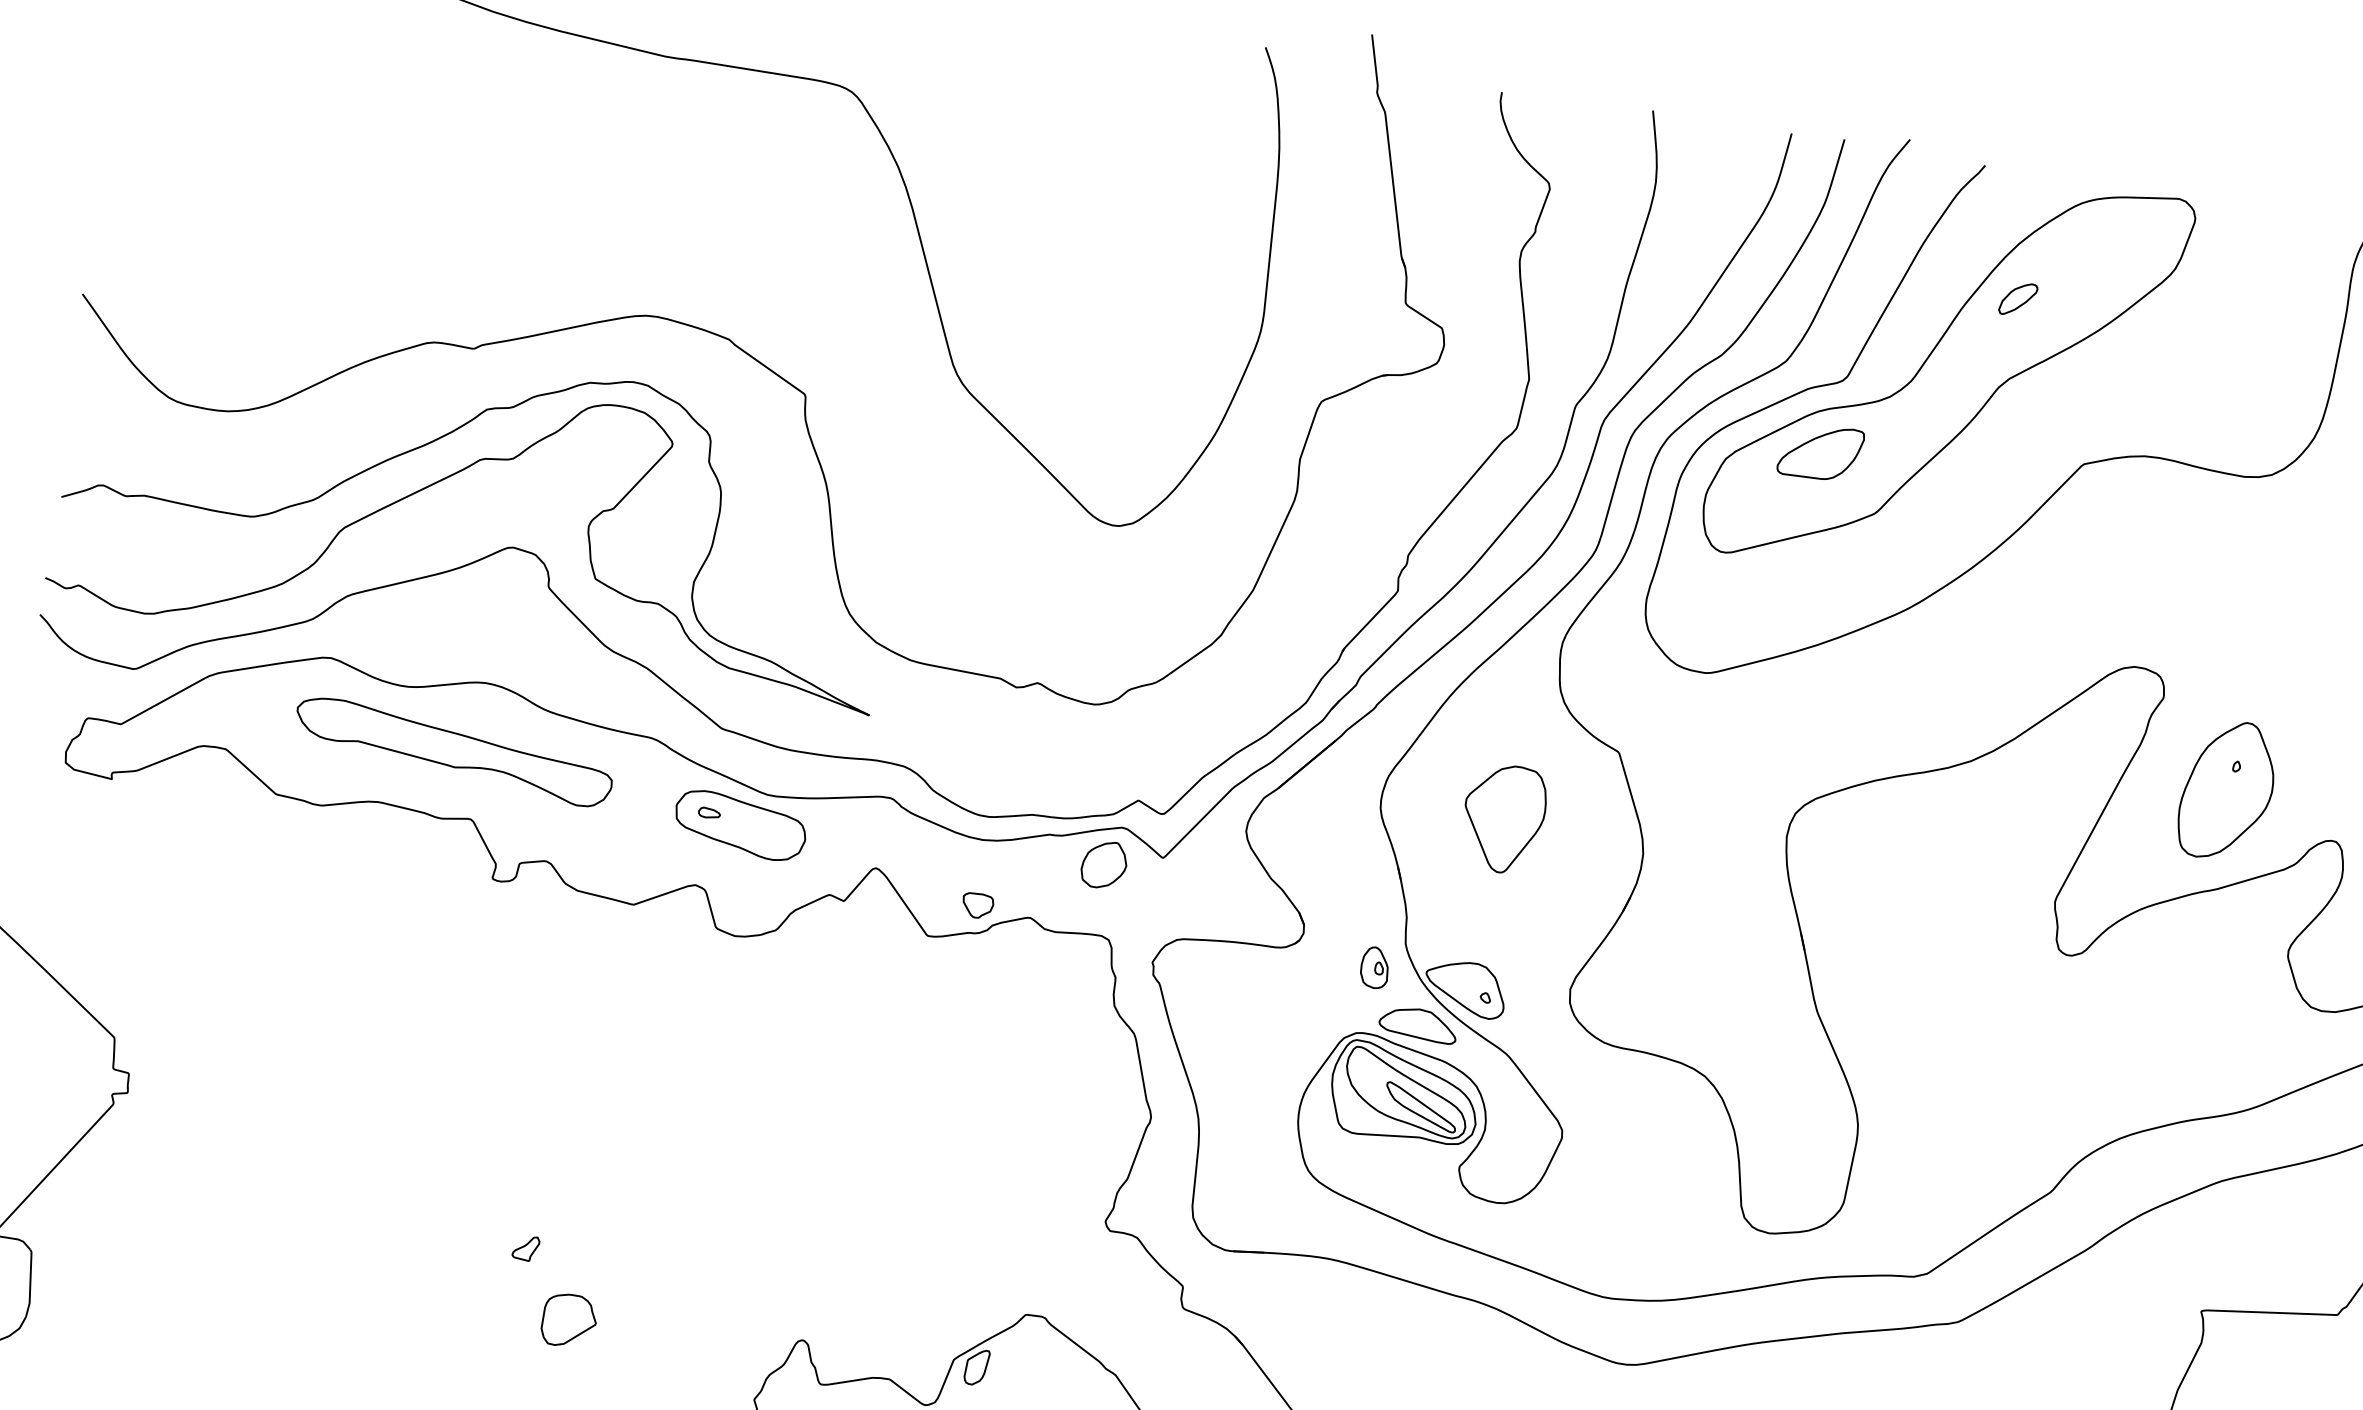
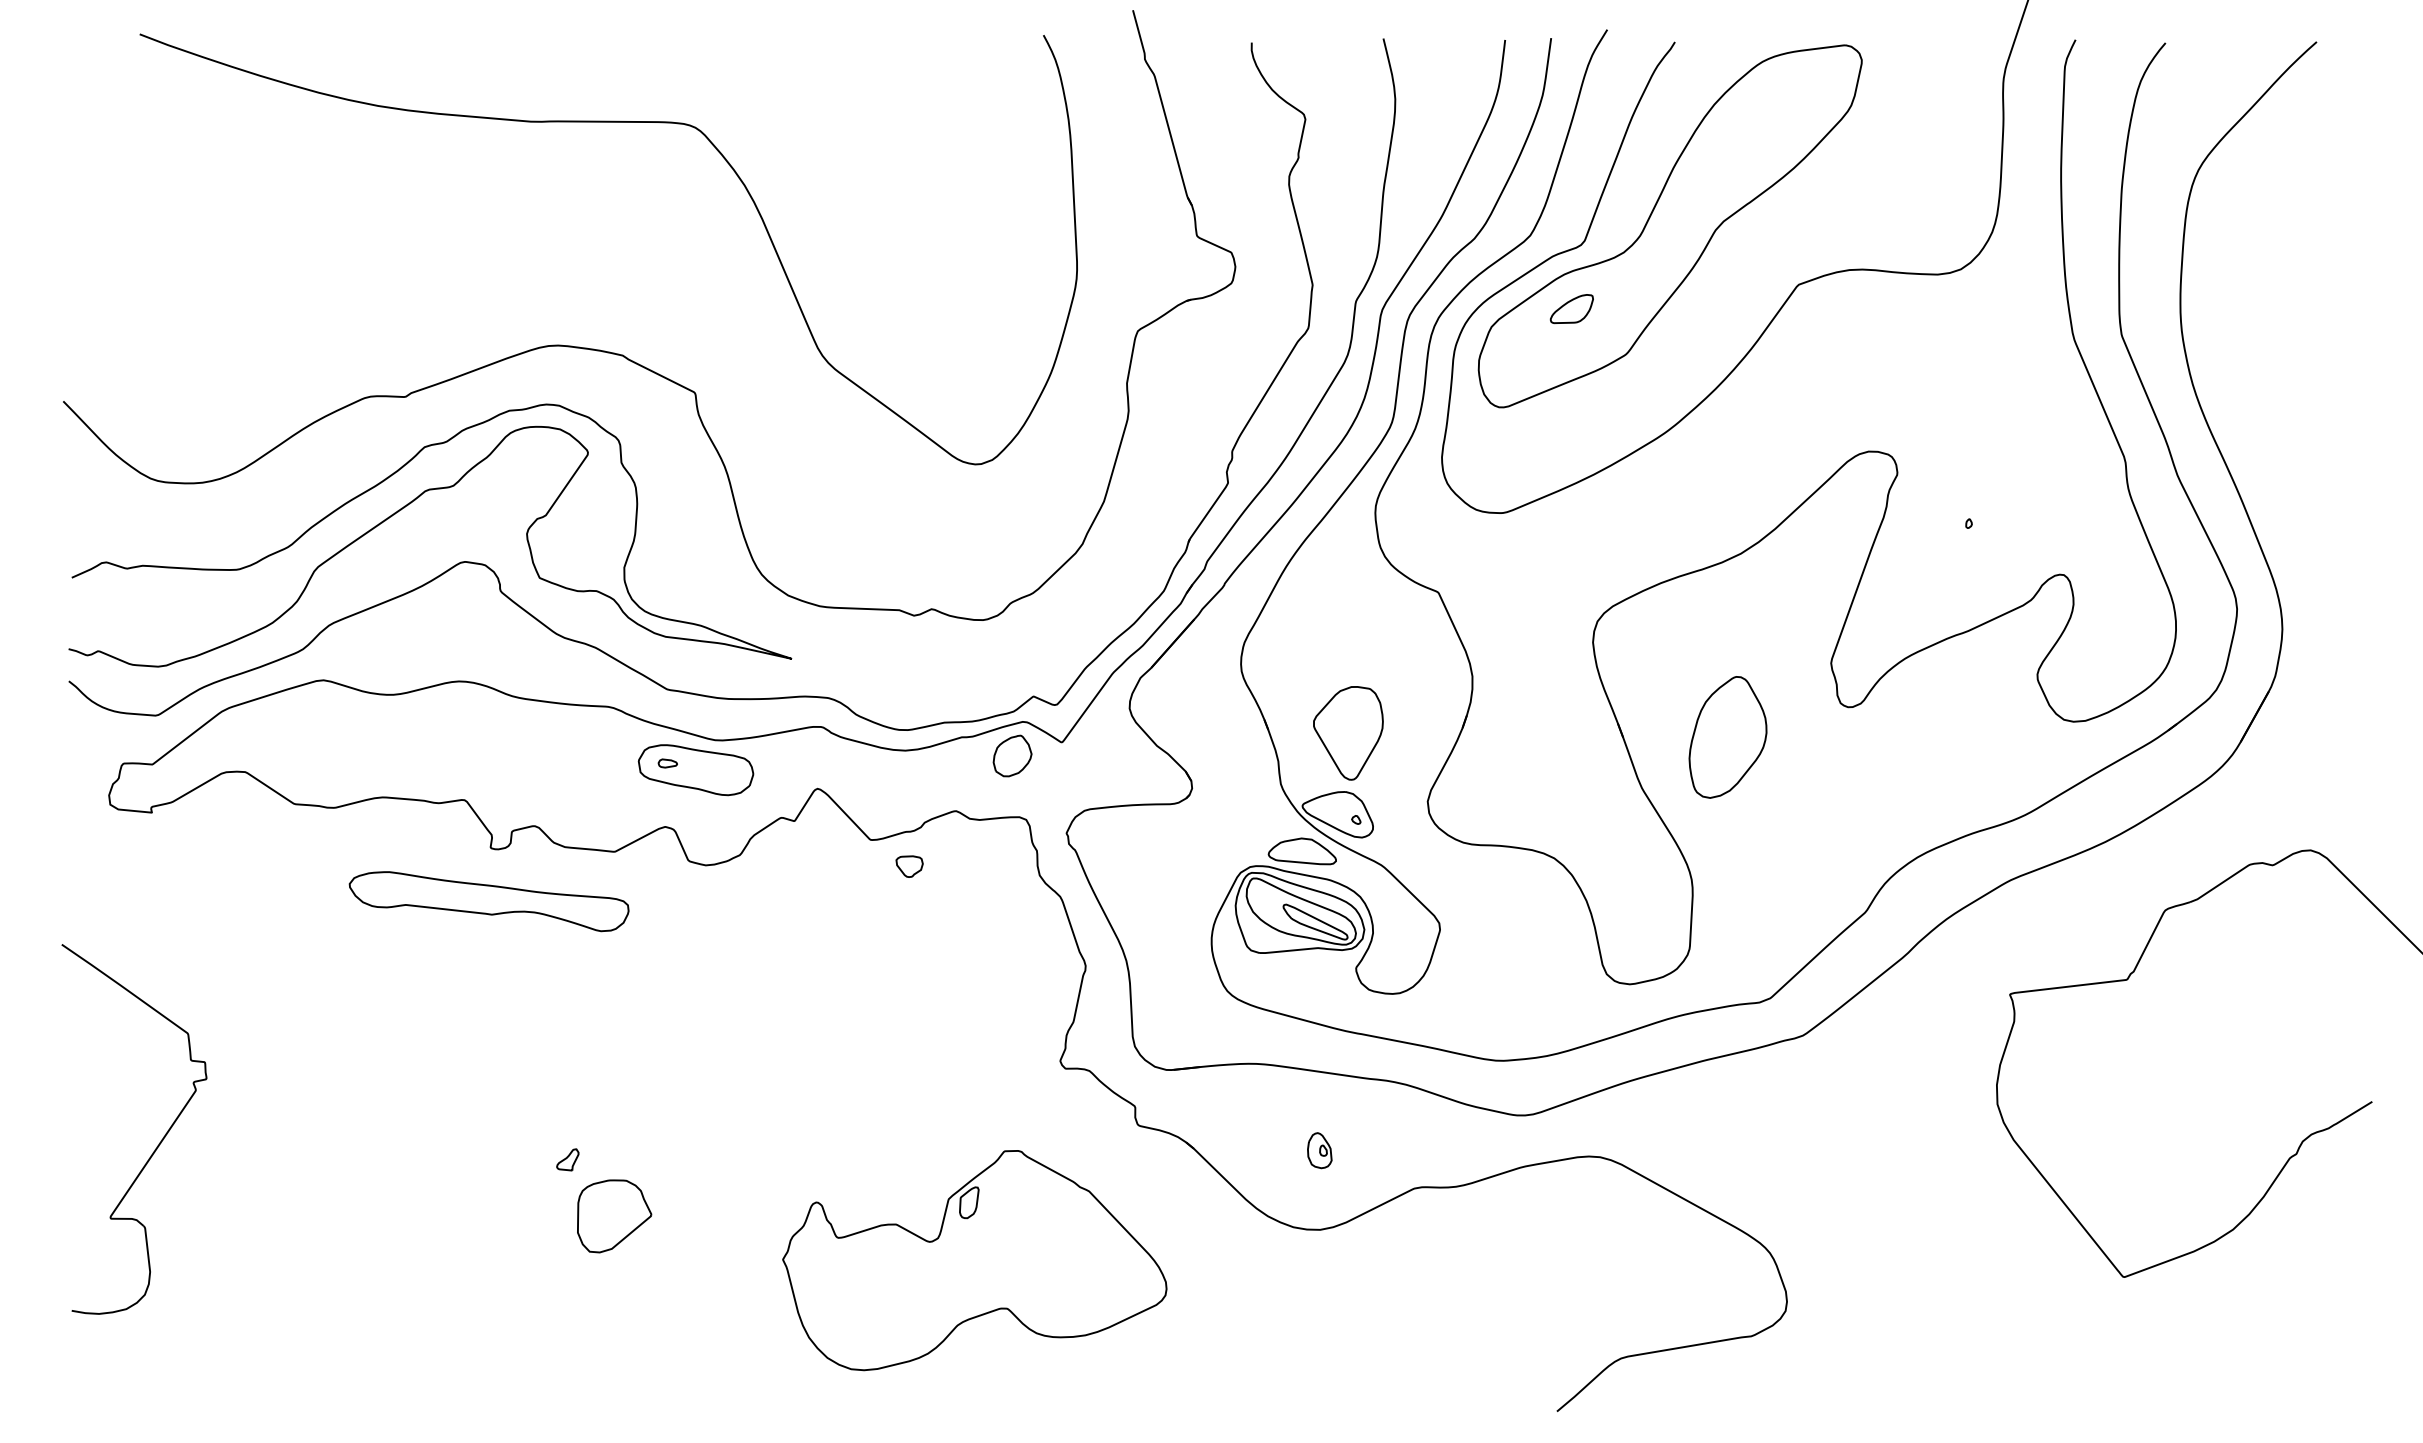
part: (2018, 298) -> (1720, 151), removed
part: (1820, 451) -> (1571, 308), size x0.6
part: (453, 751) -> (488, 901), moved
part: (2226, 790) -> (1727, 737), moved
part: (1503, 819) -> (1348, 733), moved
part: (977, 905) -> (909, 866), moved
part: (1374, 967) -> (1319, 1150), moved
part: (569, 1320) -> (614, 1216), size x1.6

